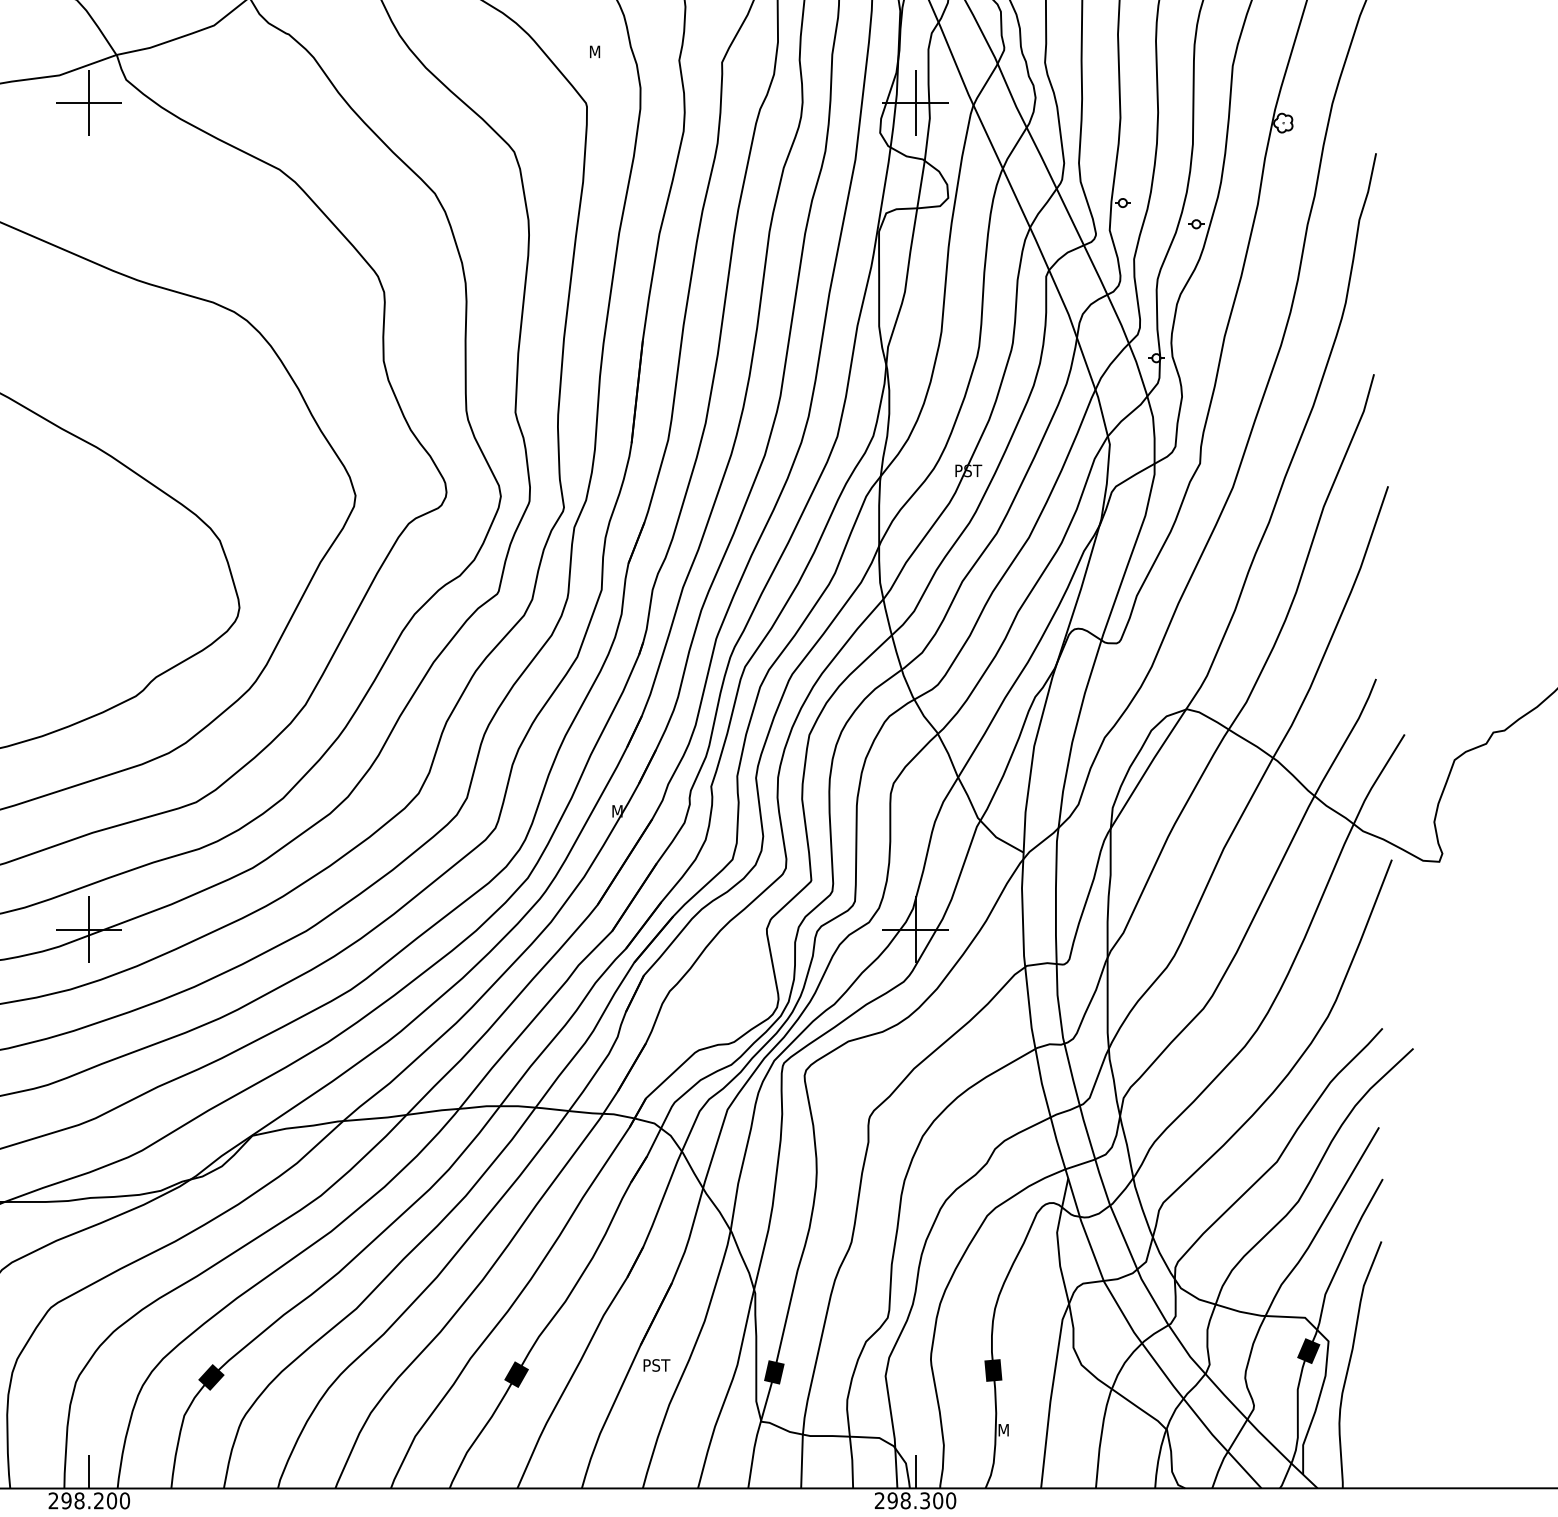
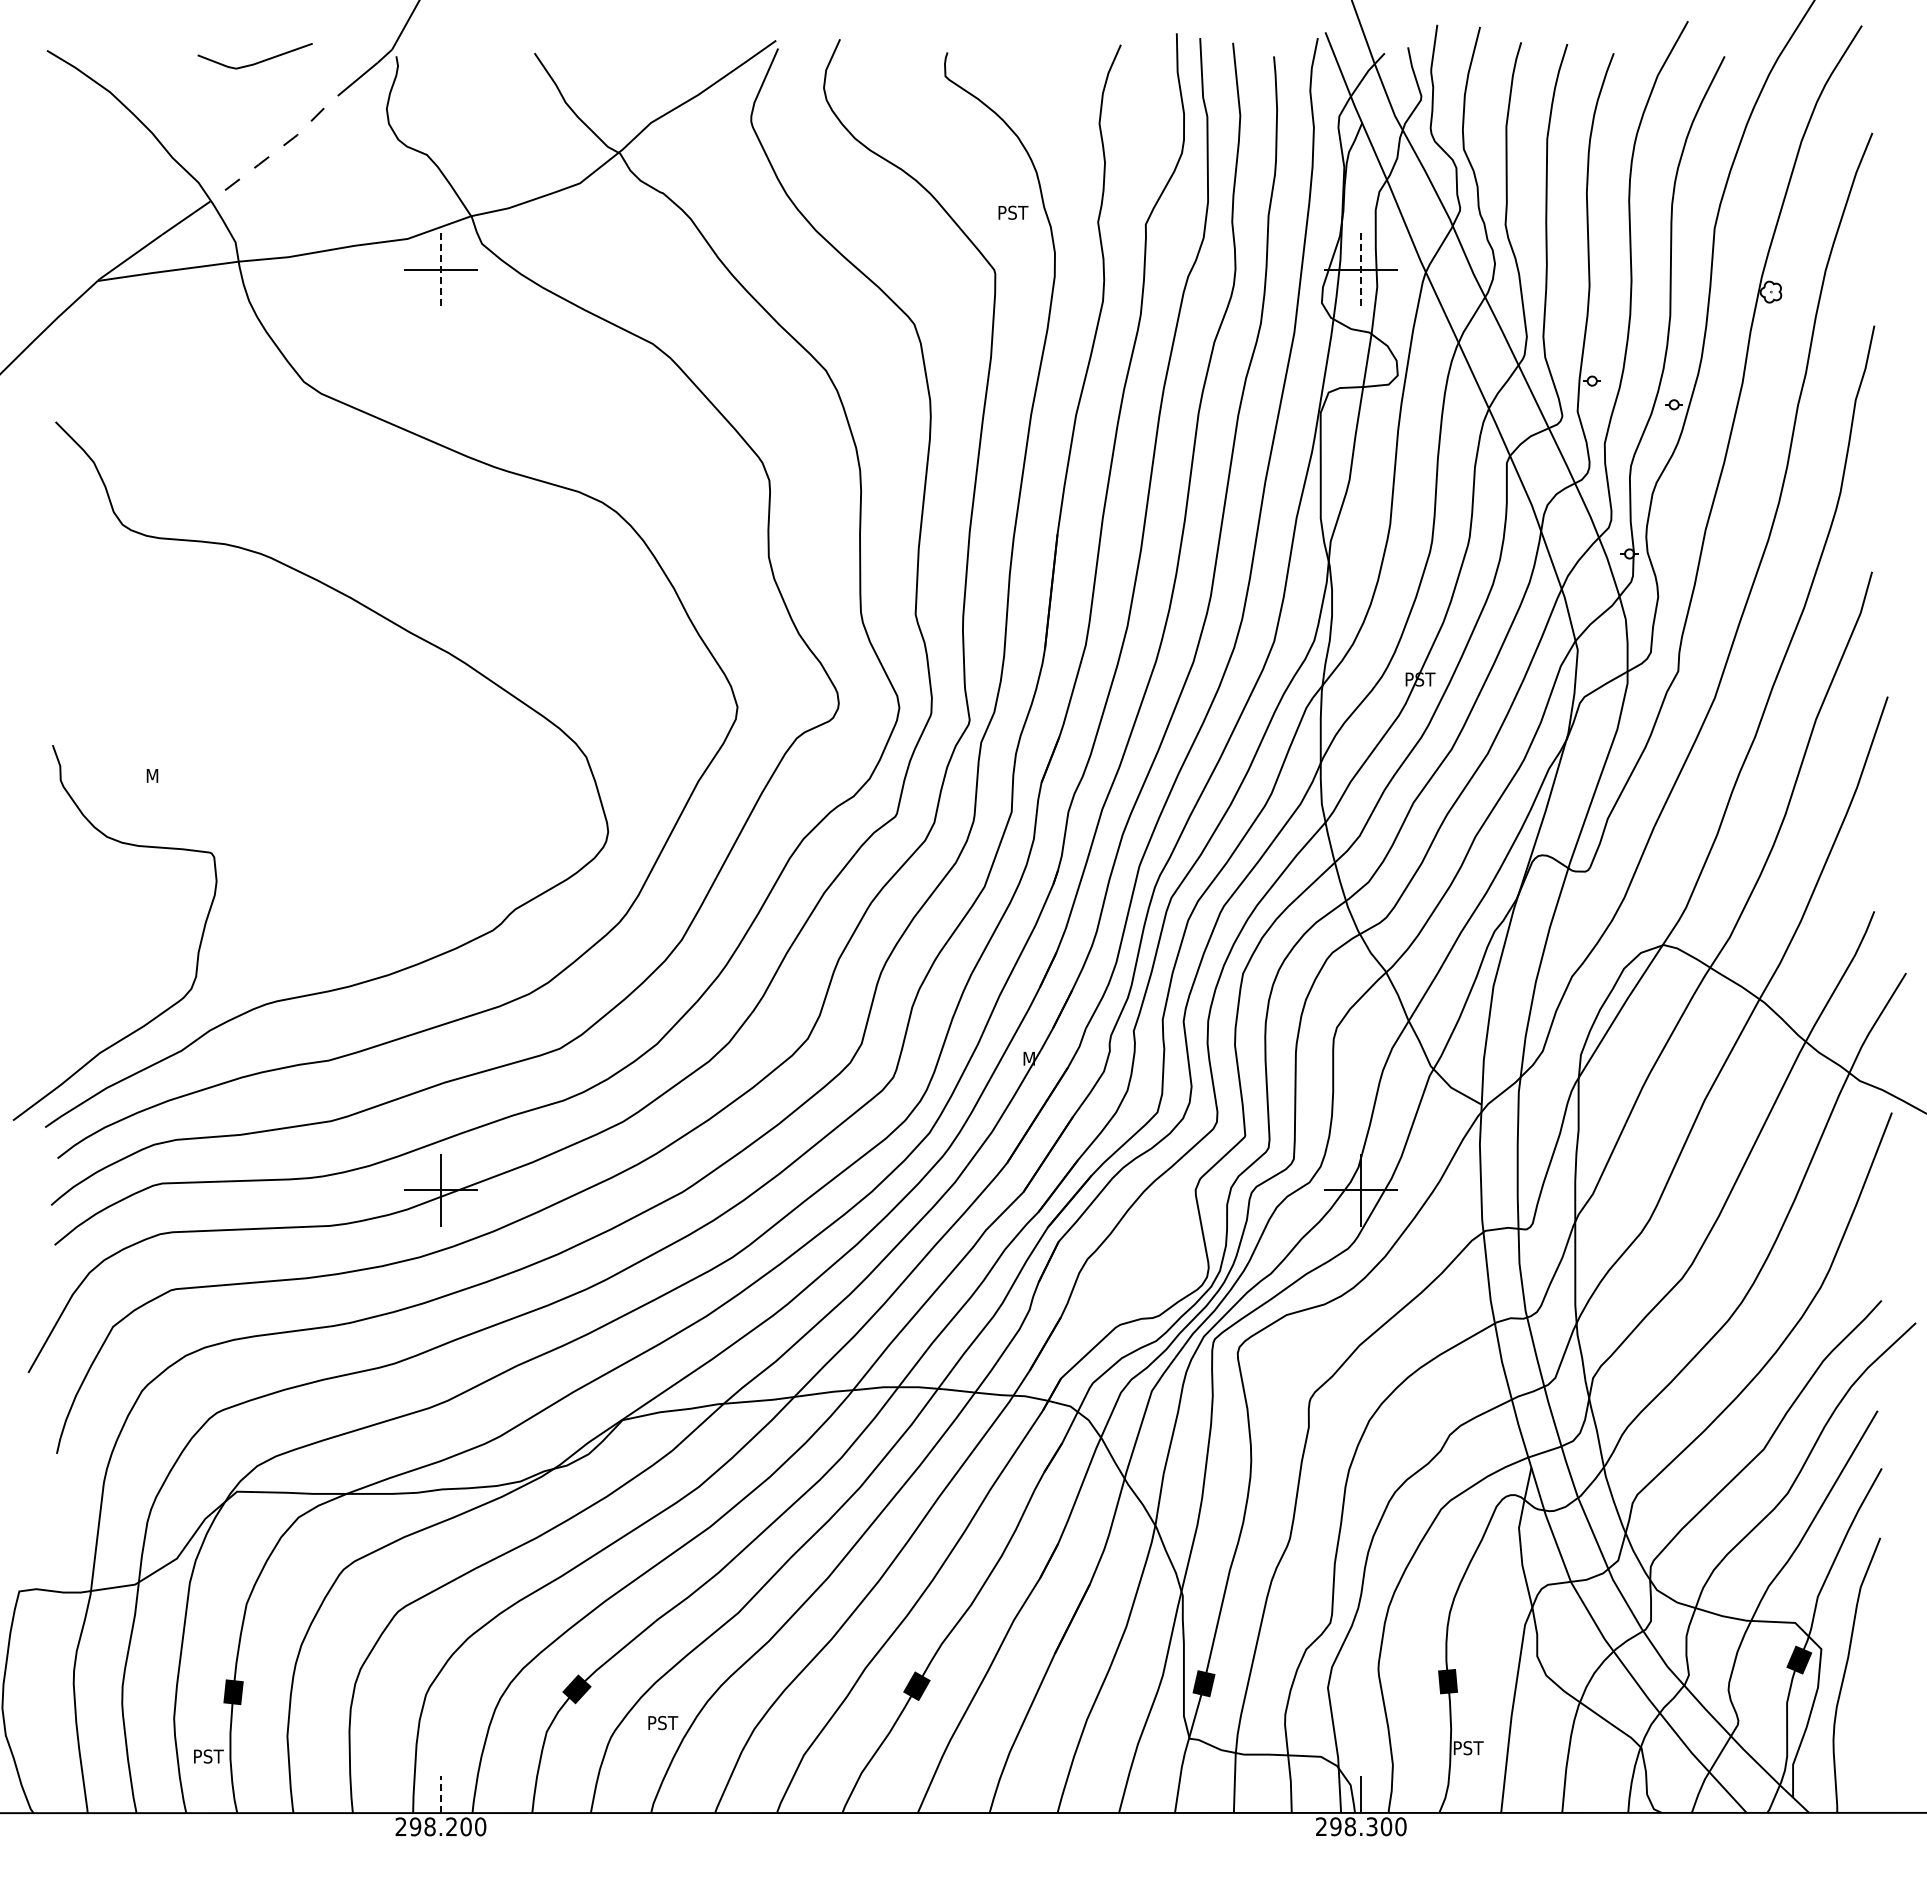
text: (604, 51) -> (1014, 212), M -> PST
line: (88, 103) -> (440, 270), solid -> dashed
line: (915, 103) -> (1361, 270), solid -> dashed
text: (657, 1365) -> (663, 1723), moved
text: (1012, 1430) -> (1469, 1748), M -> PST
line: (88, 1471) -> (440, 1794), solid -> dashed

